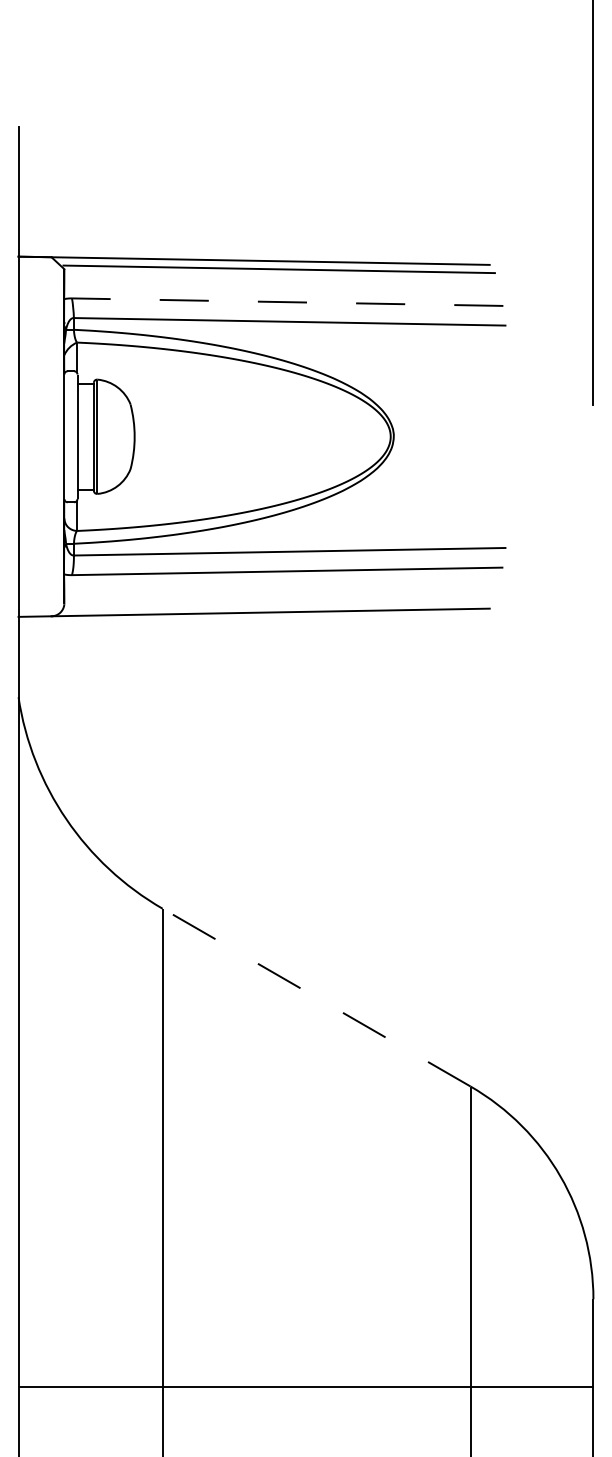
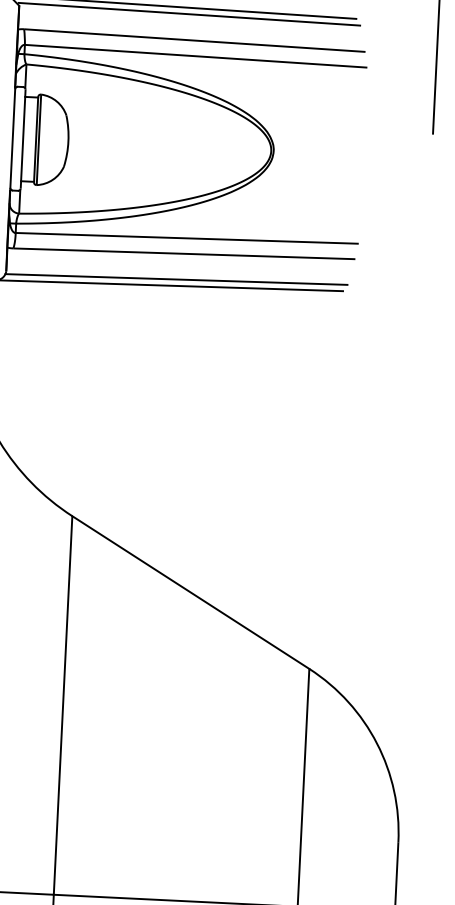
line: (287, 302) -> (194, 40), dashed -> solid
line: (278, 603) -> (175, 278), added
line: (316, 997) -> (190, 592), dashed -> solid

